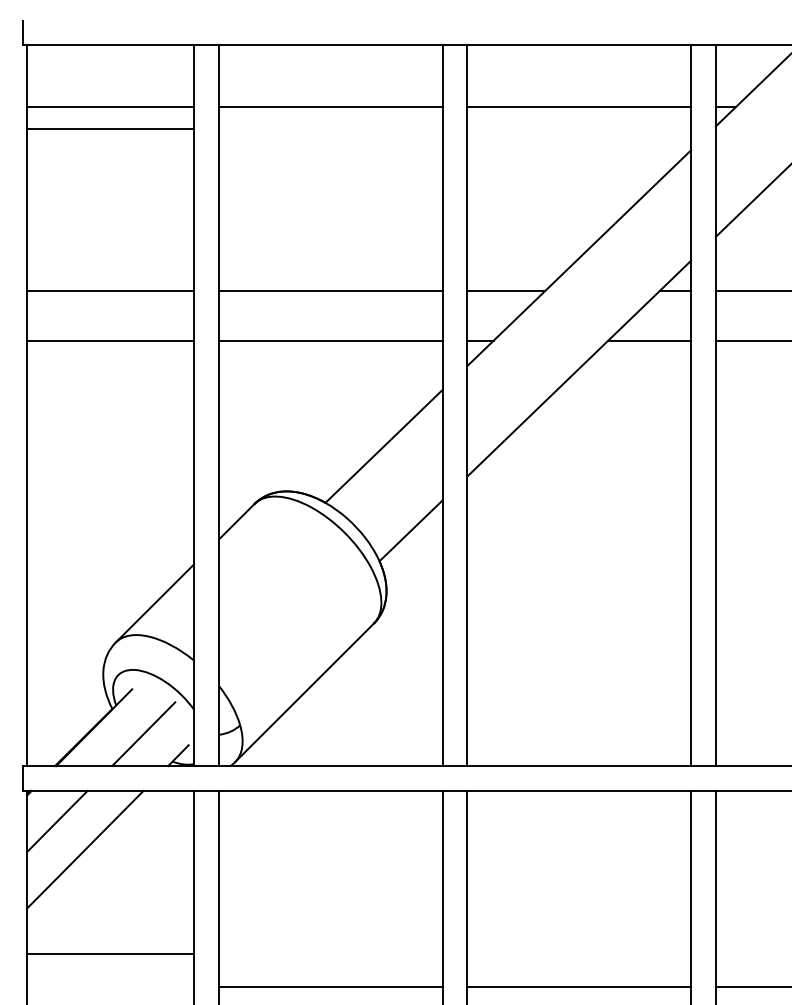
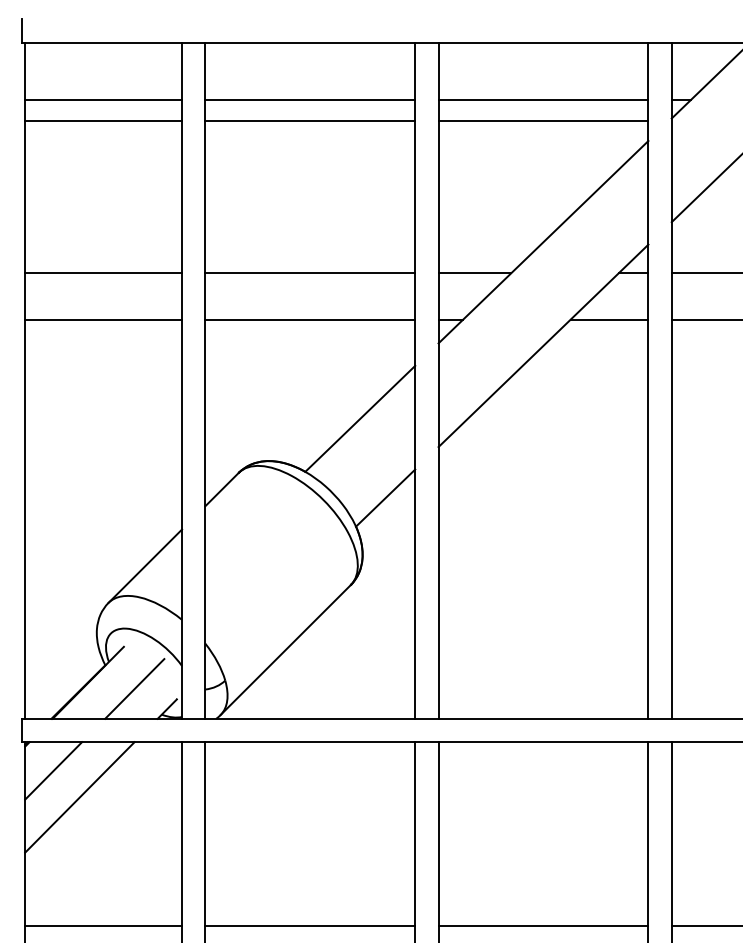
line: (330, 129) -> (310, 121), added
line: (579, 129) -> (543, 121), added
line: (110, 954) -> (103, 926), moved

